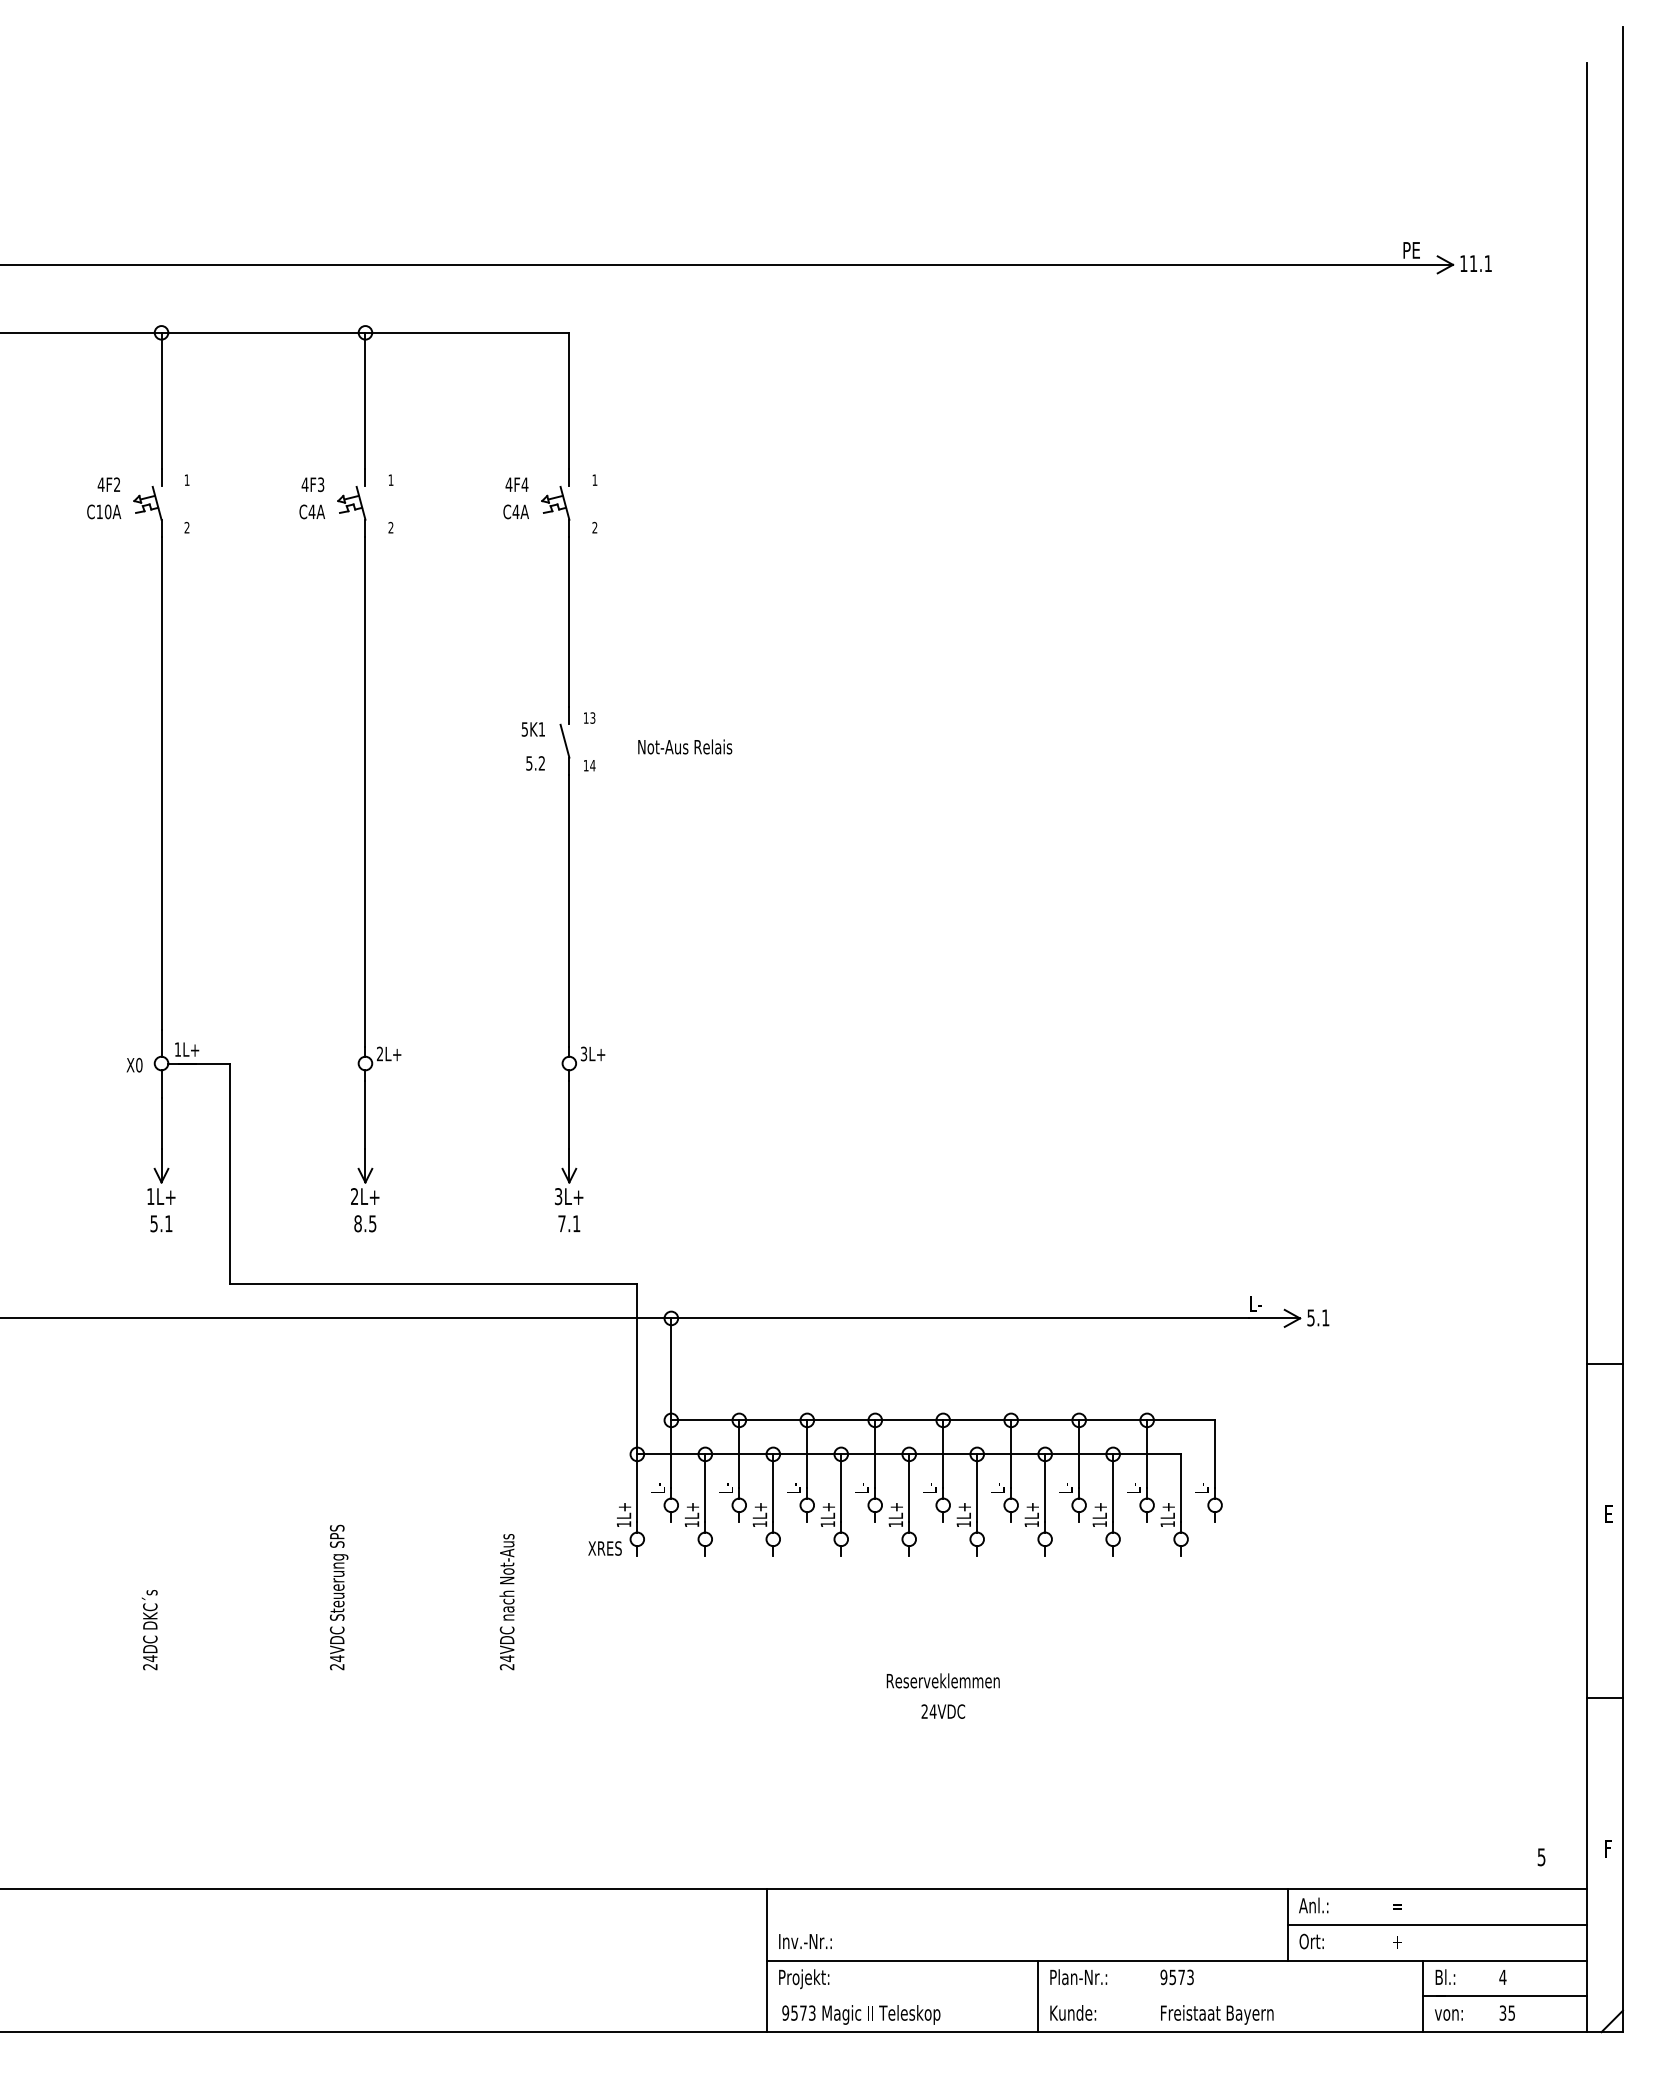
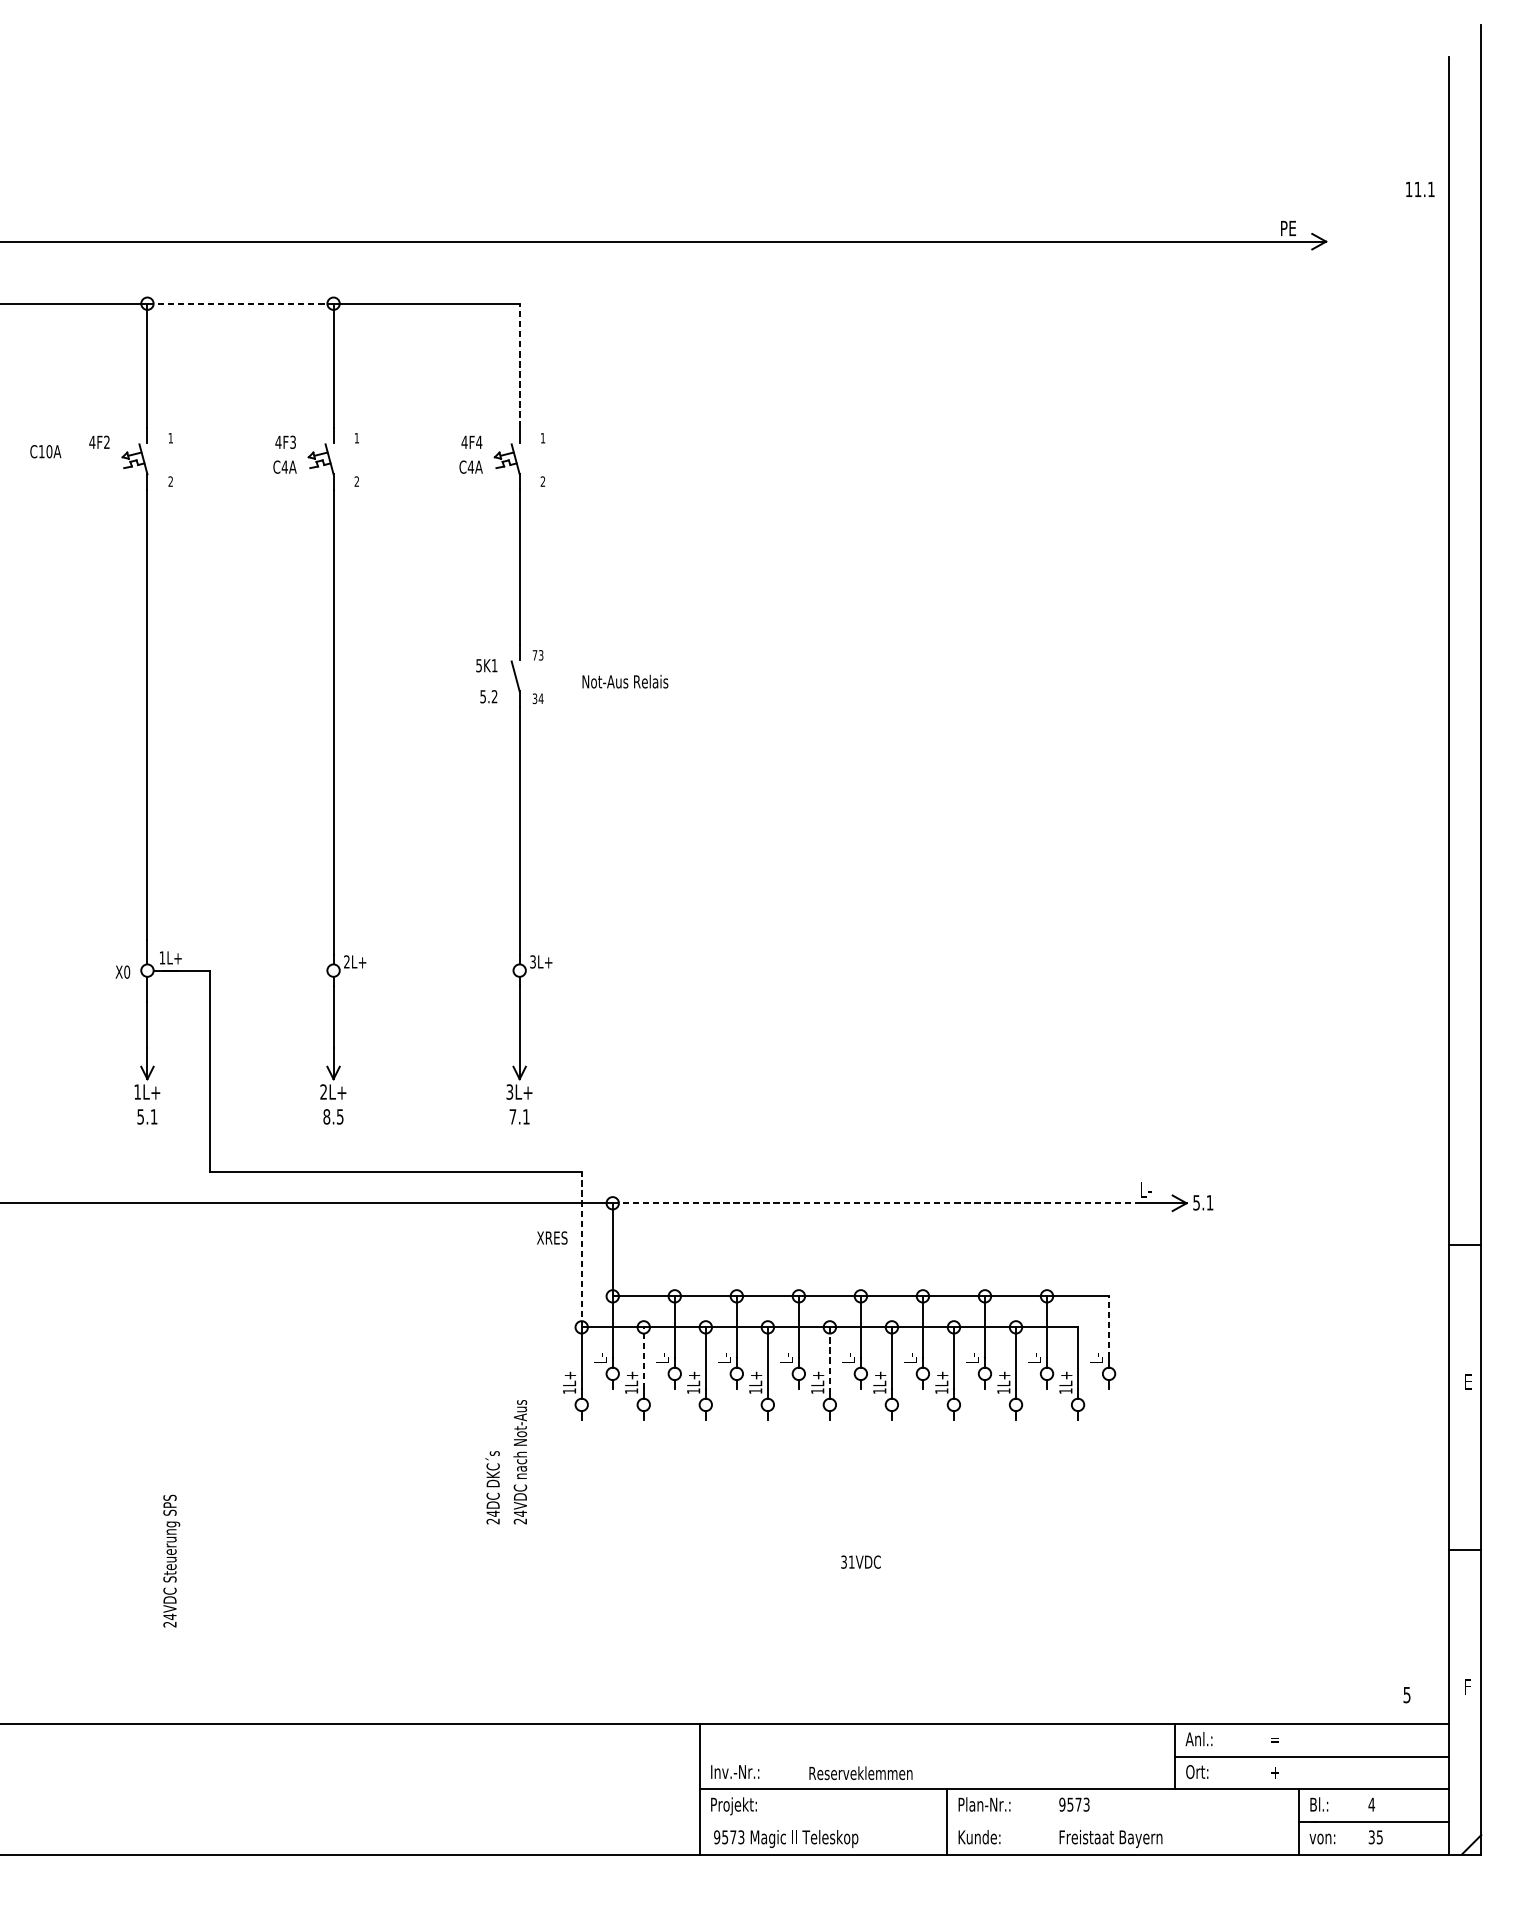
text: (1475, 263) -> (1419, 189), moved
line: (263, 332) -> (240, 303), solid -> dashed
line: (569, 400) -> (519, 365), solid -> dashed
text: (104, 511) -> (46, 451), moved
text: (585, 717) -> (534, 654), 13 -> 73
text: (585, 765) -> (534, 698), 14 -> 34
line: (960, 1318) -> (876, 1203), solid -> dashed
line: (637, 1369) -> (581, 1249), solid -> dashed
line: (1215, 1454) -> (1109, 1327), solid -> dashed
line: (705, 1488) -> (643, 1358), solid -> dashed
line: (909, 1488) -> (830, 1358), solid -> dashed
text: (604, 1548) -> (551, 1238), moved
text: (339, 1597) -> (172, 1561), moved
text: (506, 1602) -> (519, 1462), moved
text: (149, 1630) -> (492, 1488), moved
text: (942, 1680) -> (860, 1772), moved
text: (928, 1711) -> (847, 1562), 24VDC -> 31VDC

